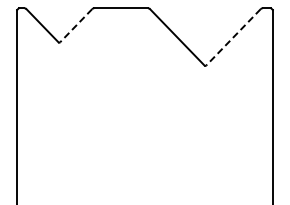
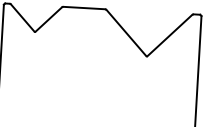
line: (75, 26) -> (48, 20), dashed -> solid
line: (233, 37) -> (169, 35), dashed -> solid

